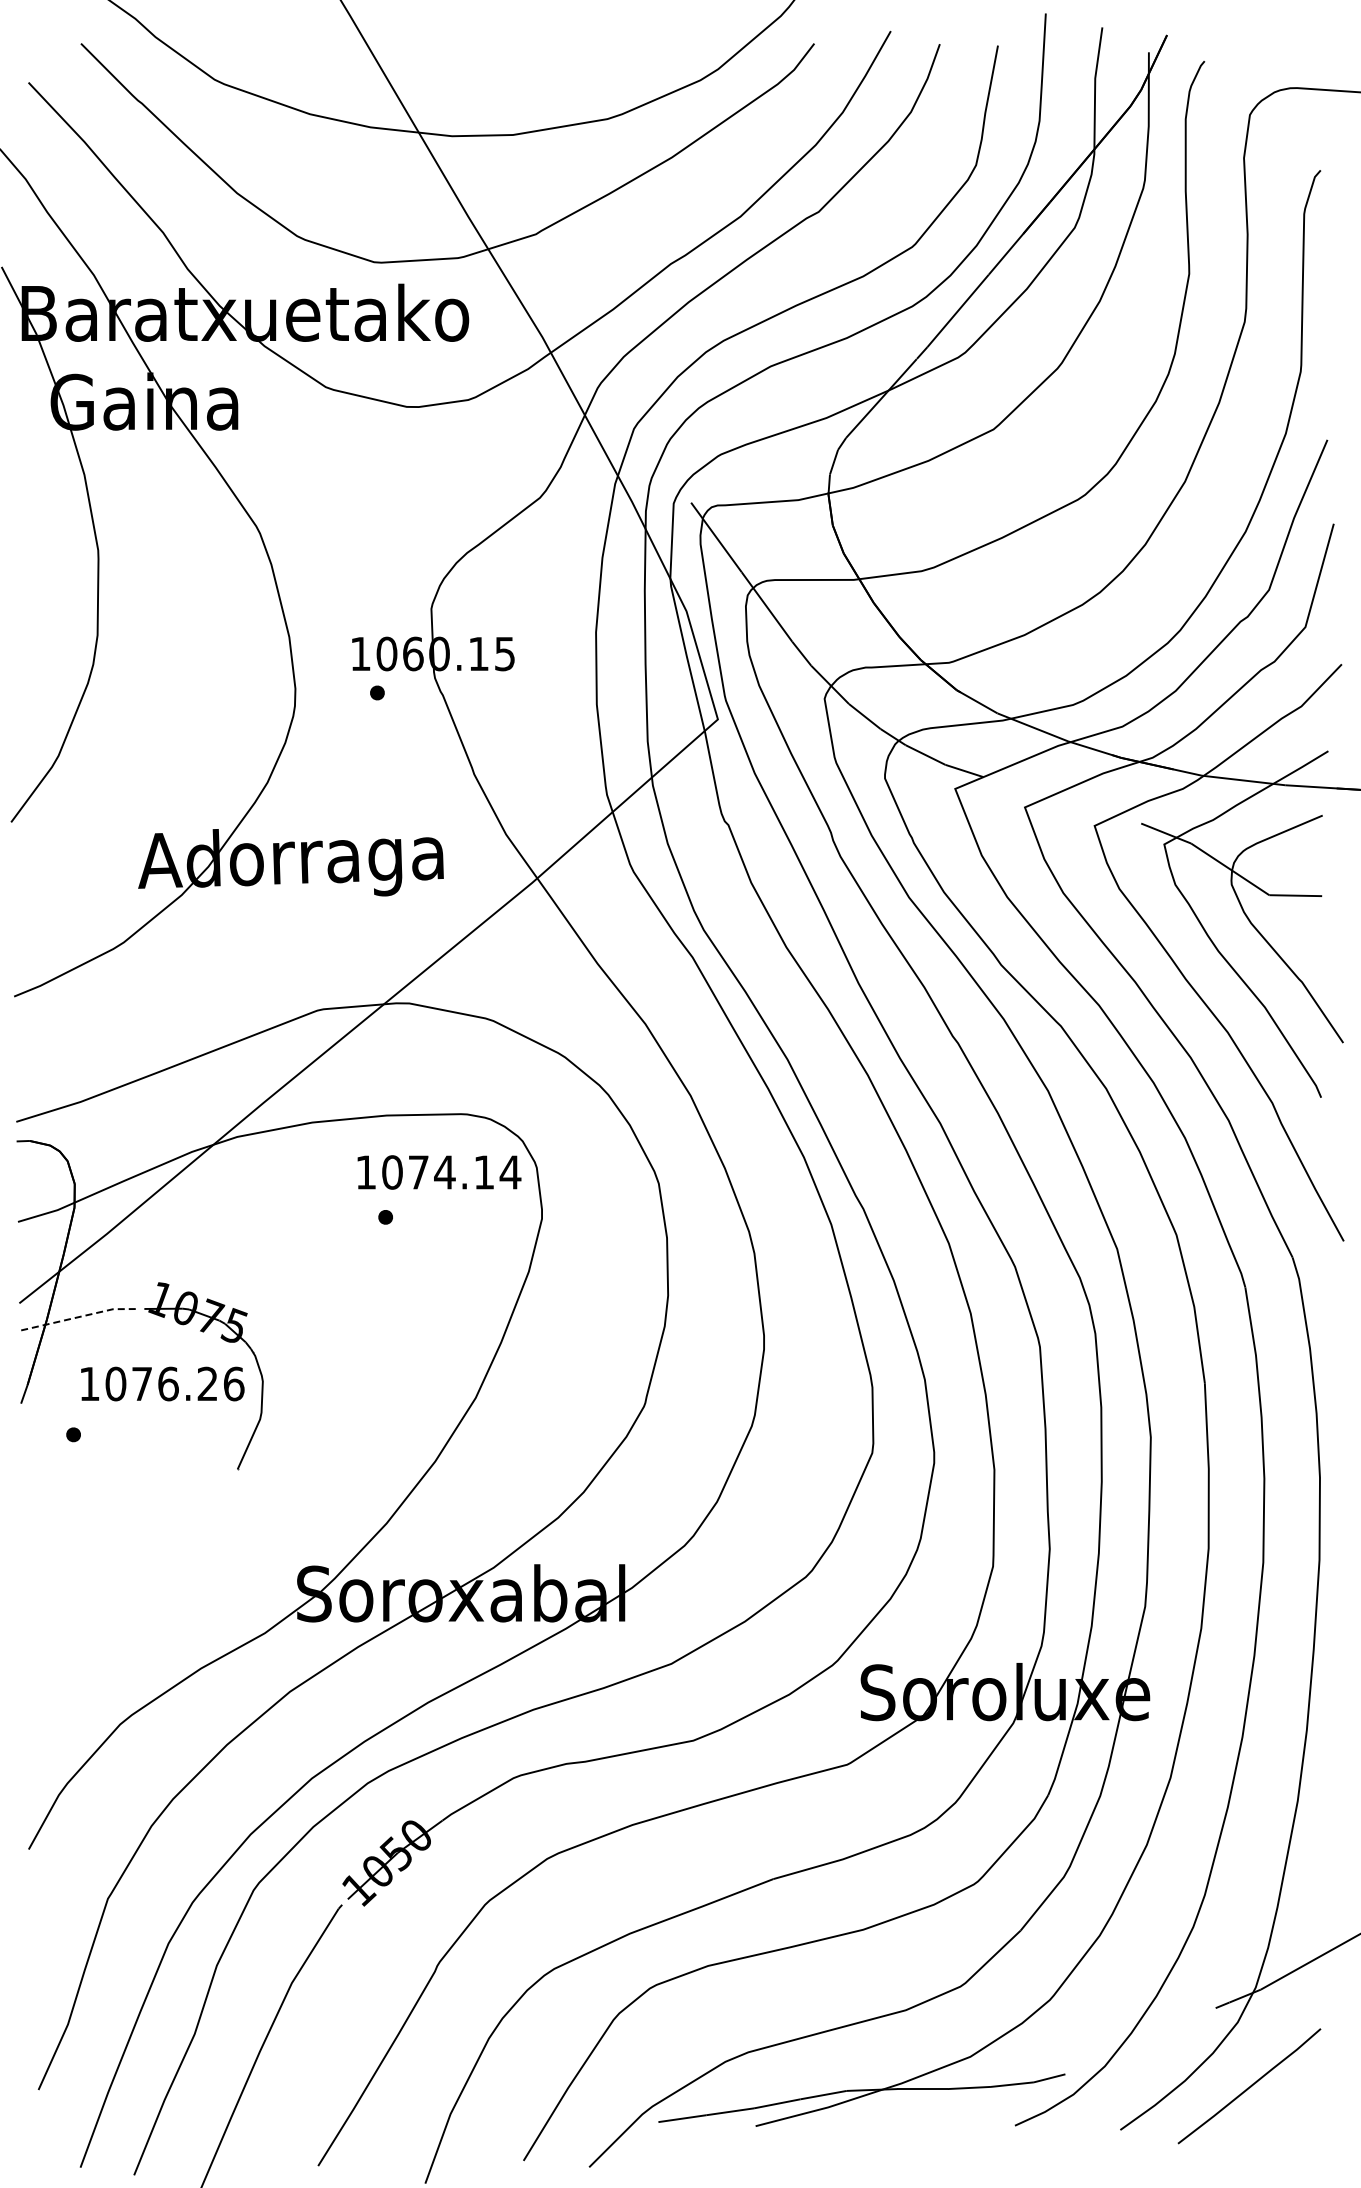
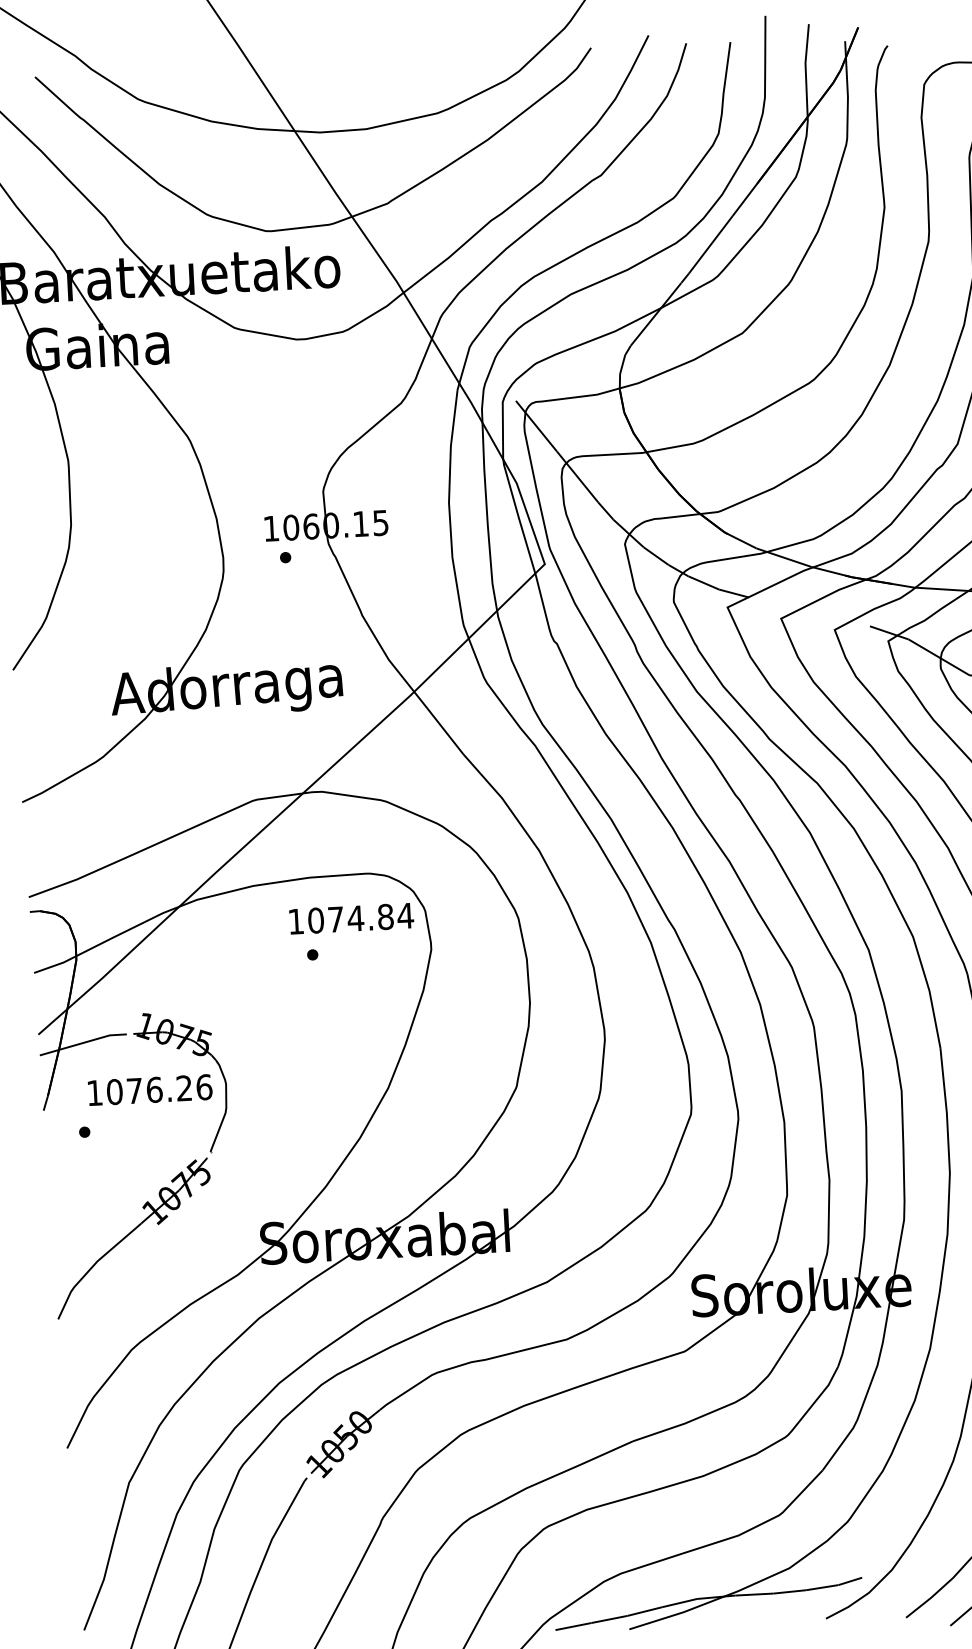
text: (484, 1172) -> (385, 916), 1074.14 -> 1074.84
line: (78, 1317) -> (83, 1043), dashed -> solid
part: (127, 1571) -> (131, 1233), added

